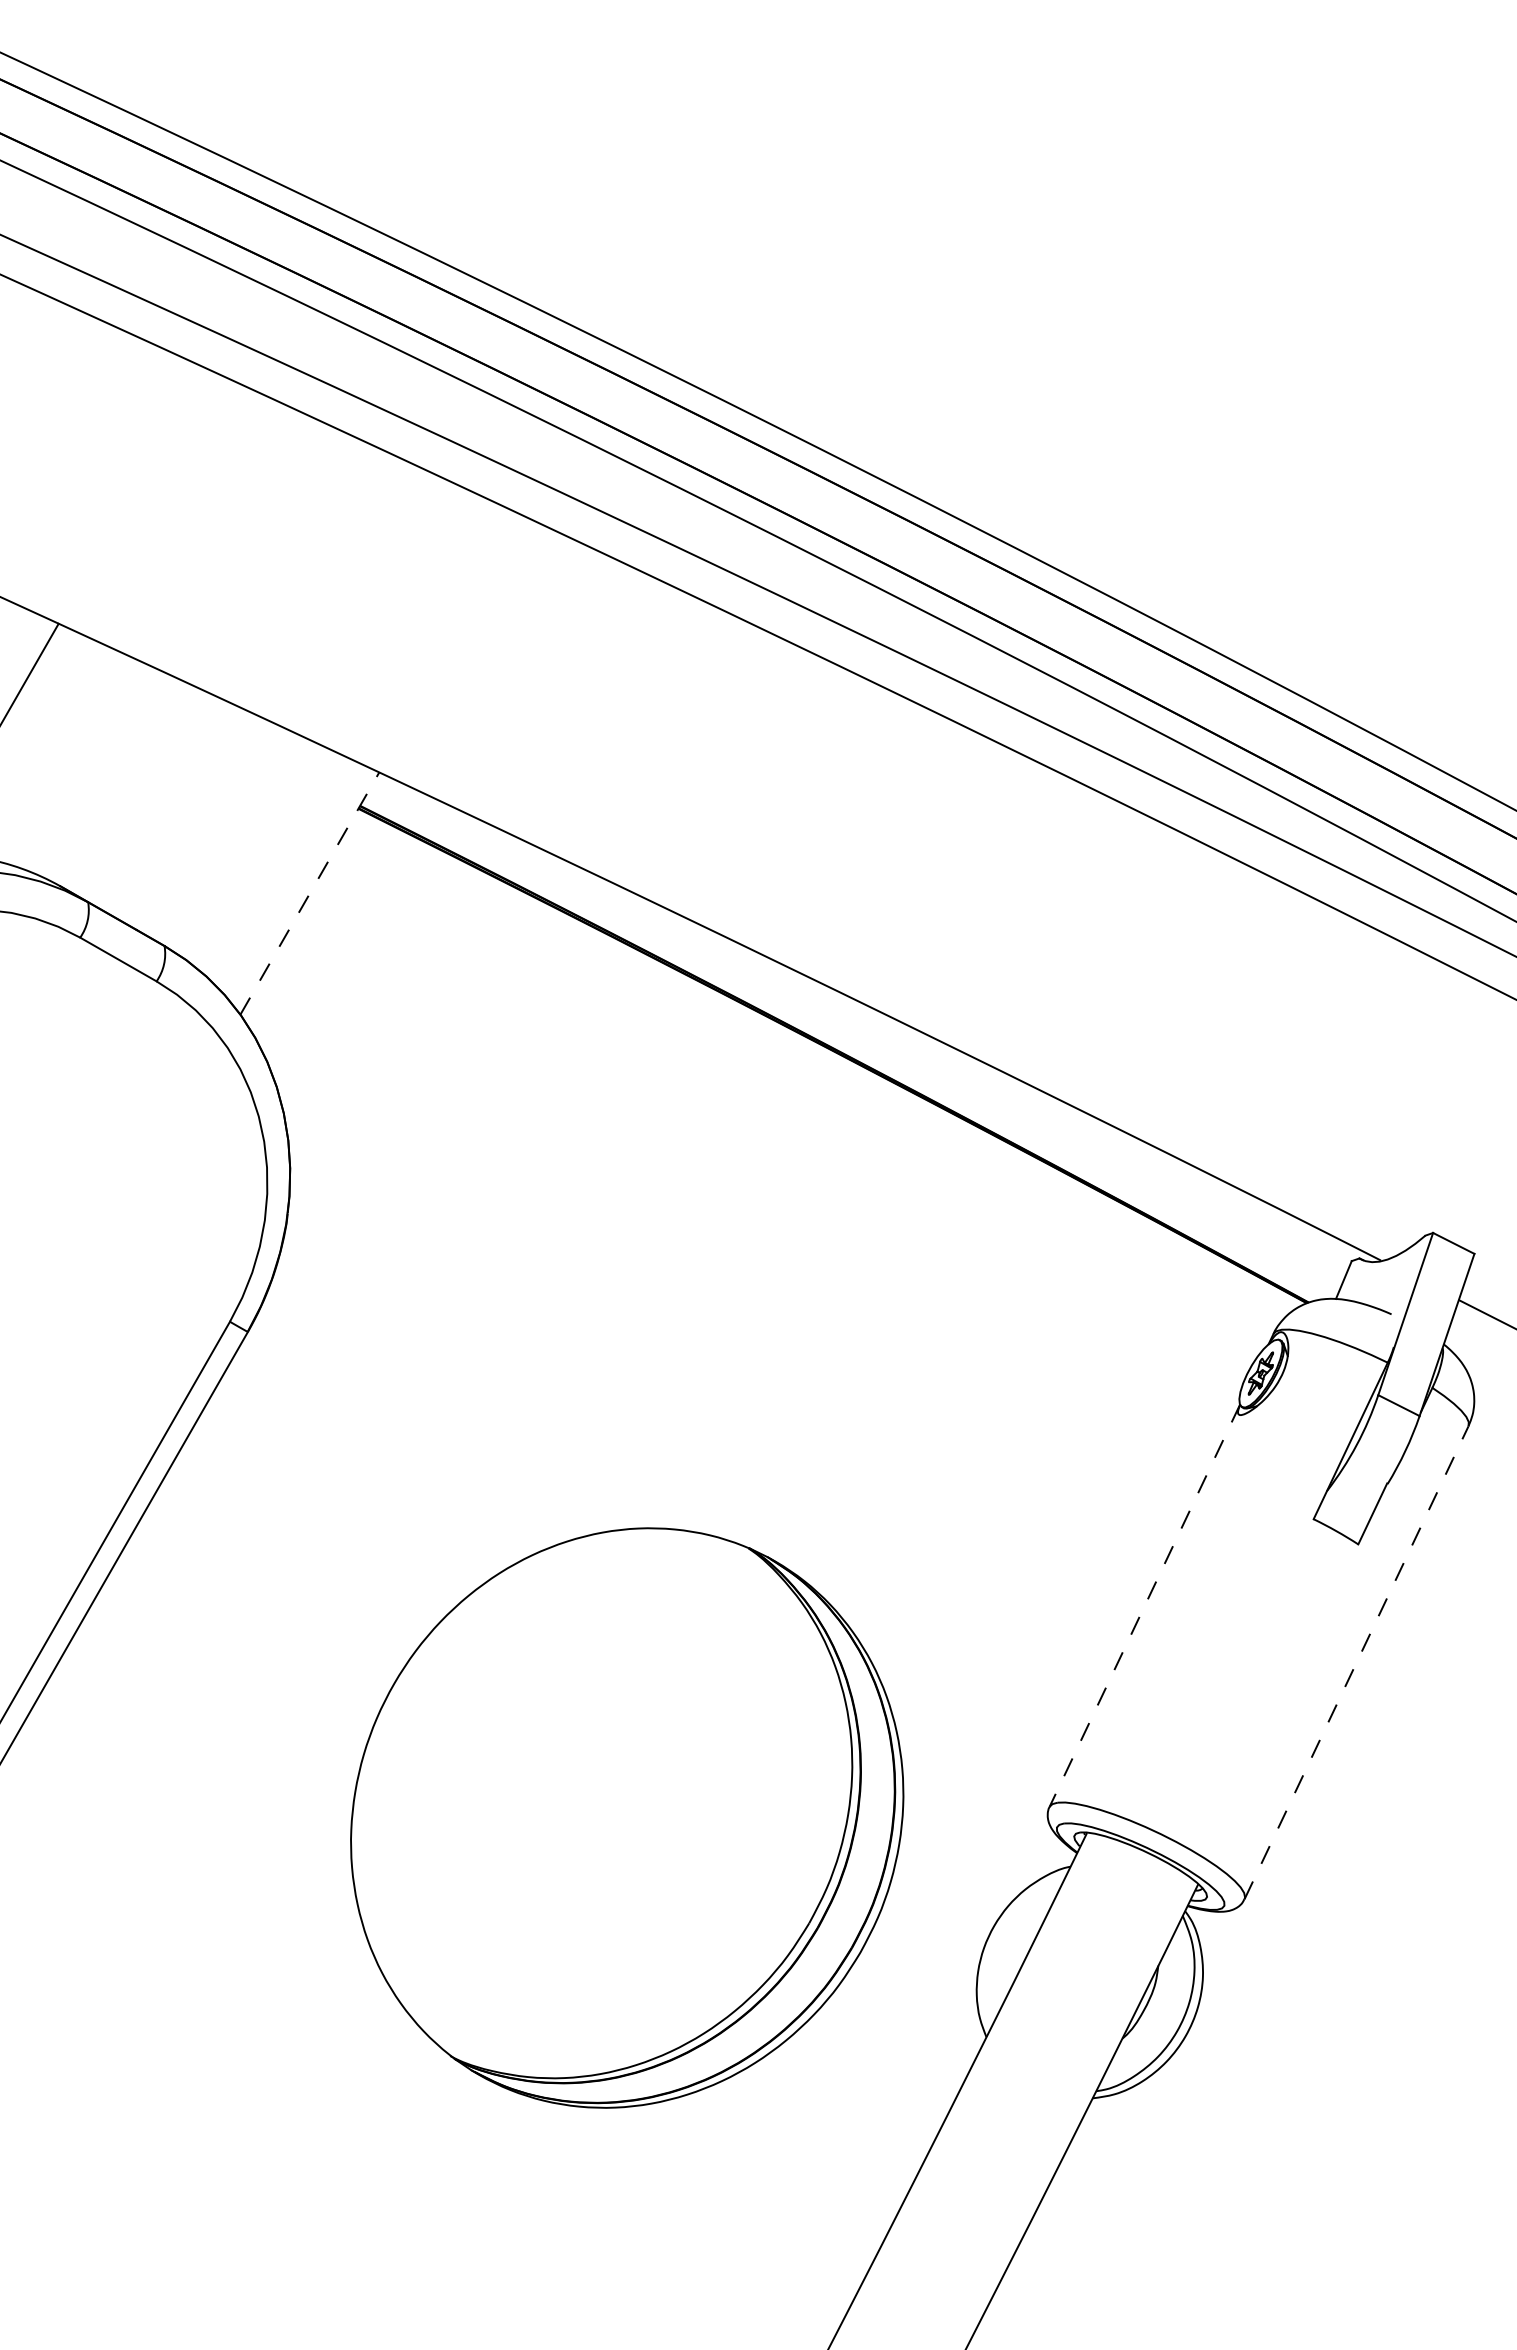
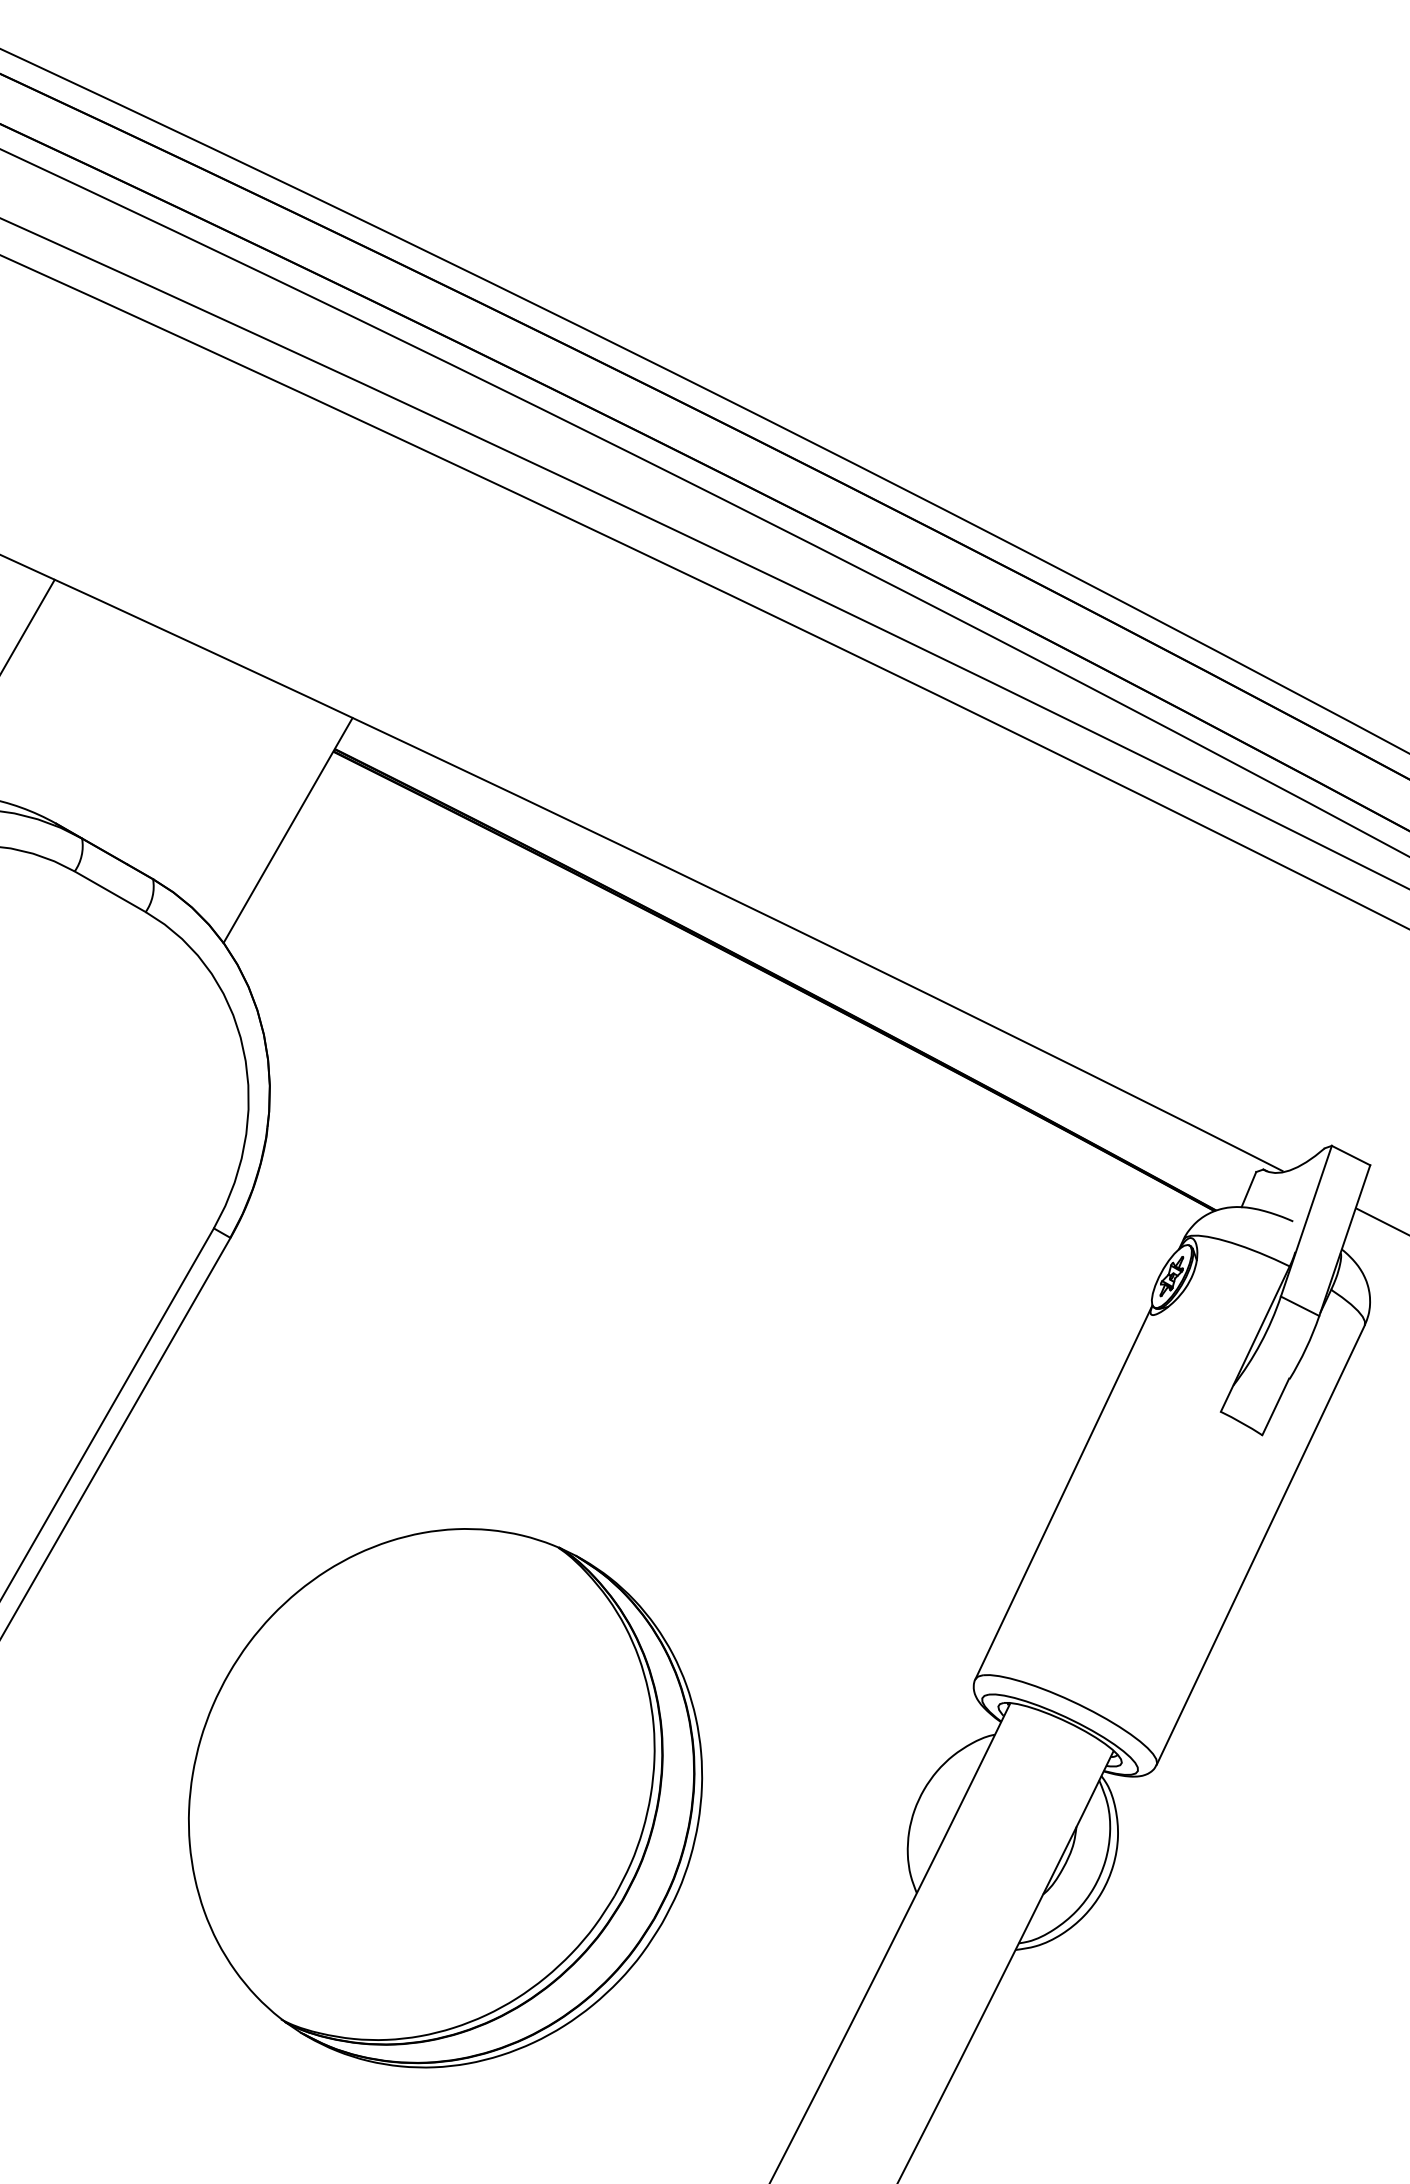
line: (309, 893) -> (287, 830), dashed -> solid
line: (1144, 1606) -> (1063, 1492), dashed -> solid
line: (1356, 1662) -> (1260, 1544), dashed -> solid
part: (627, 1817) -> (445, 1797), moved

